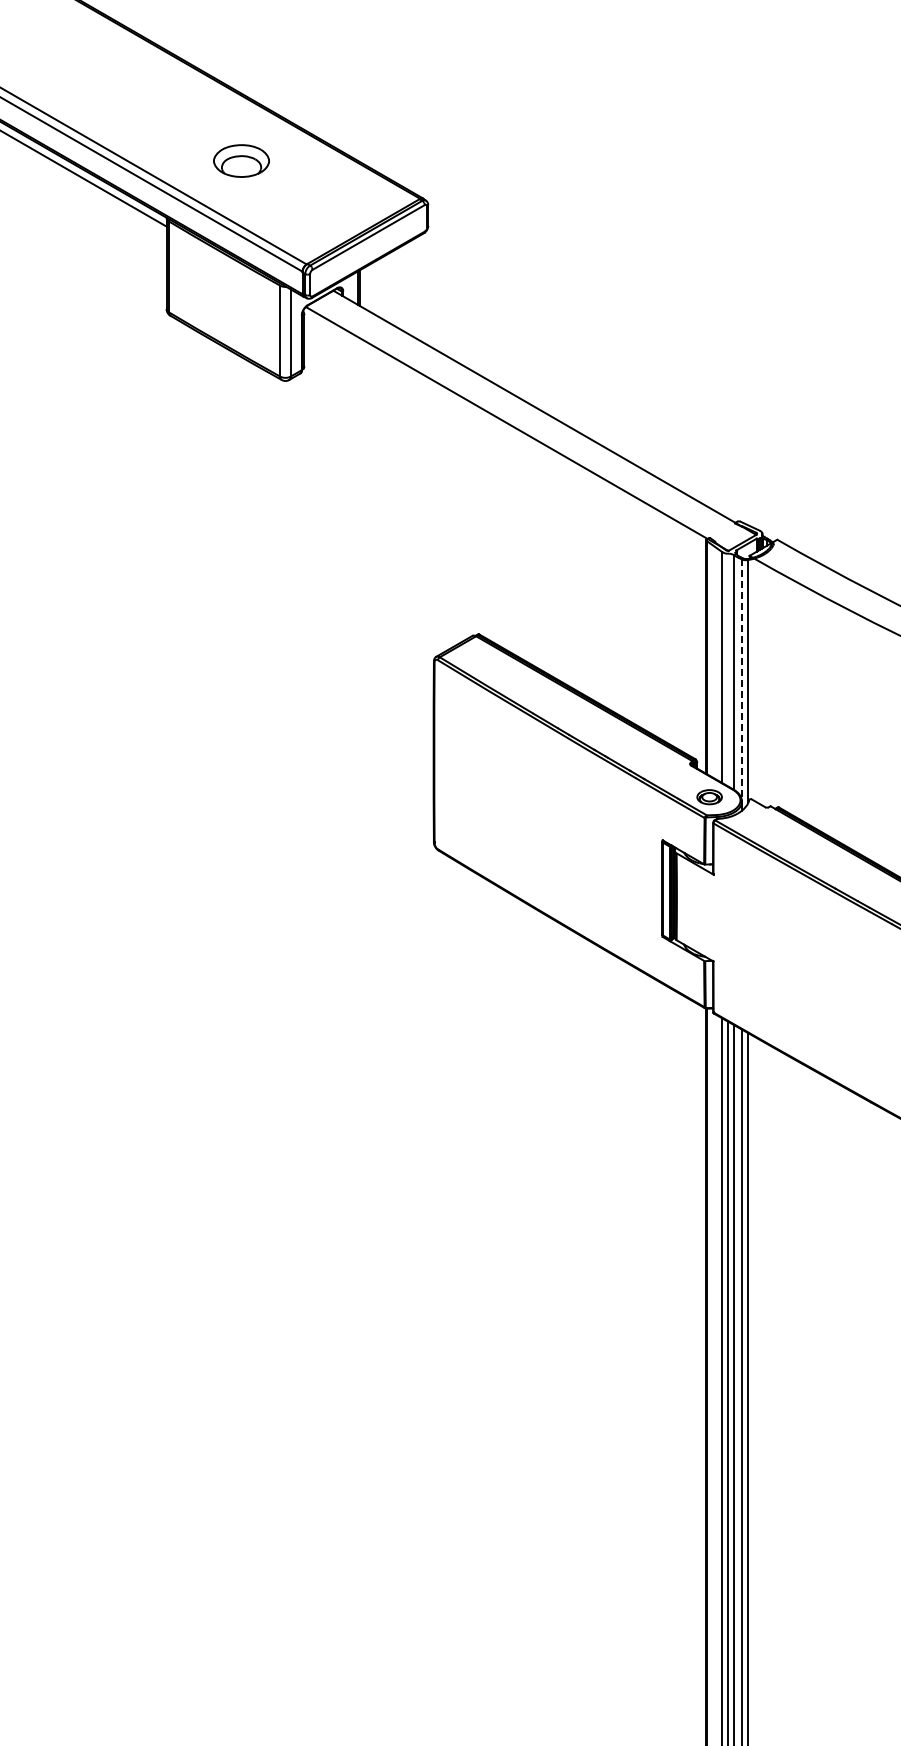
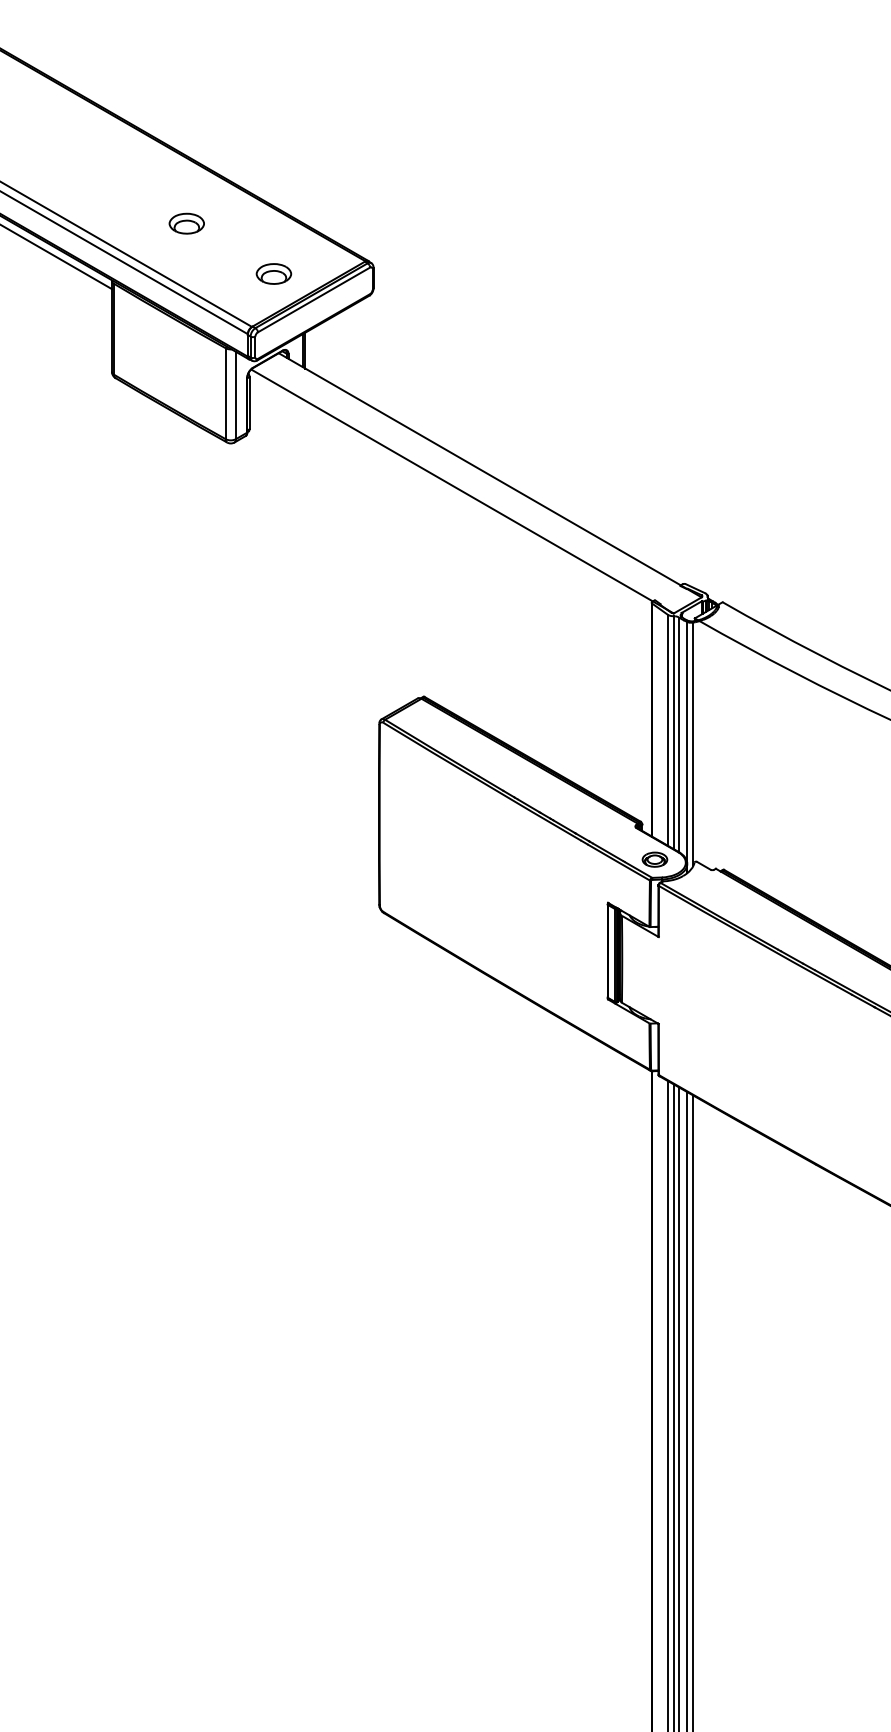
part: (241, 161) -> (186, 224), size x0.62
part: (328, 211) -> (273, 274), added
line: (728, 669) -> (673, 732), added
line: (742, 685) -> (687, 748), dashed -> solid

